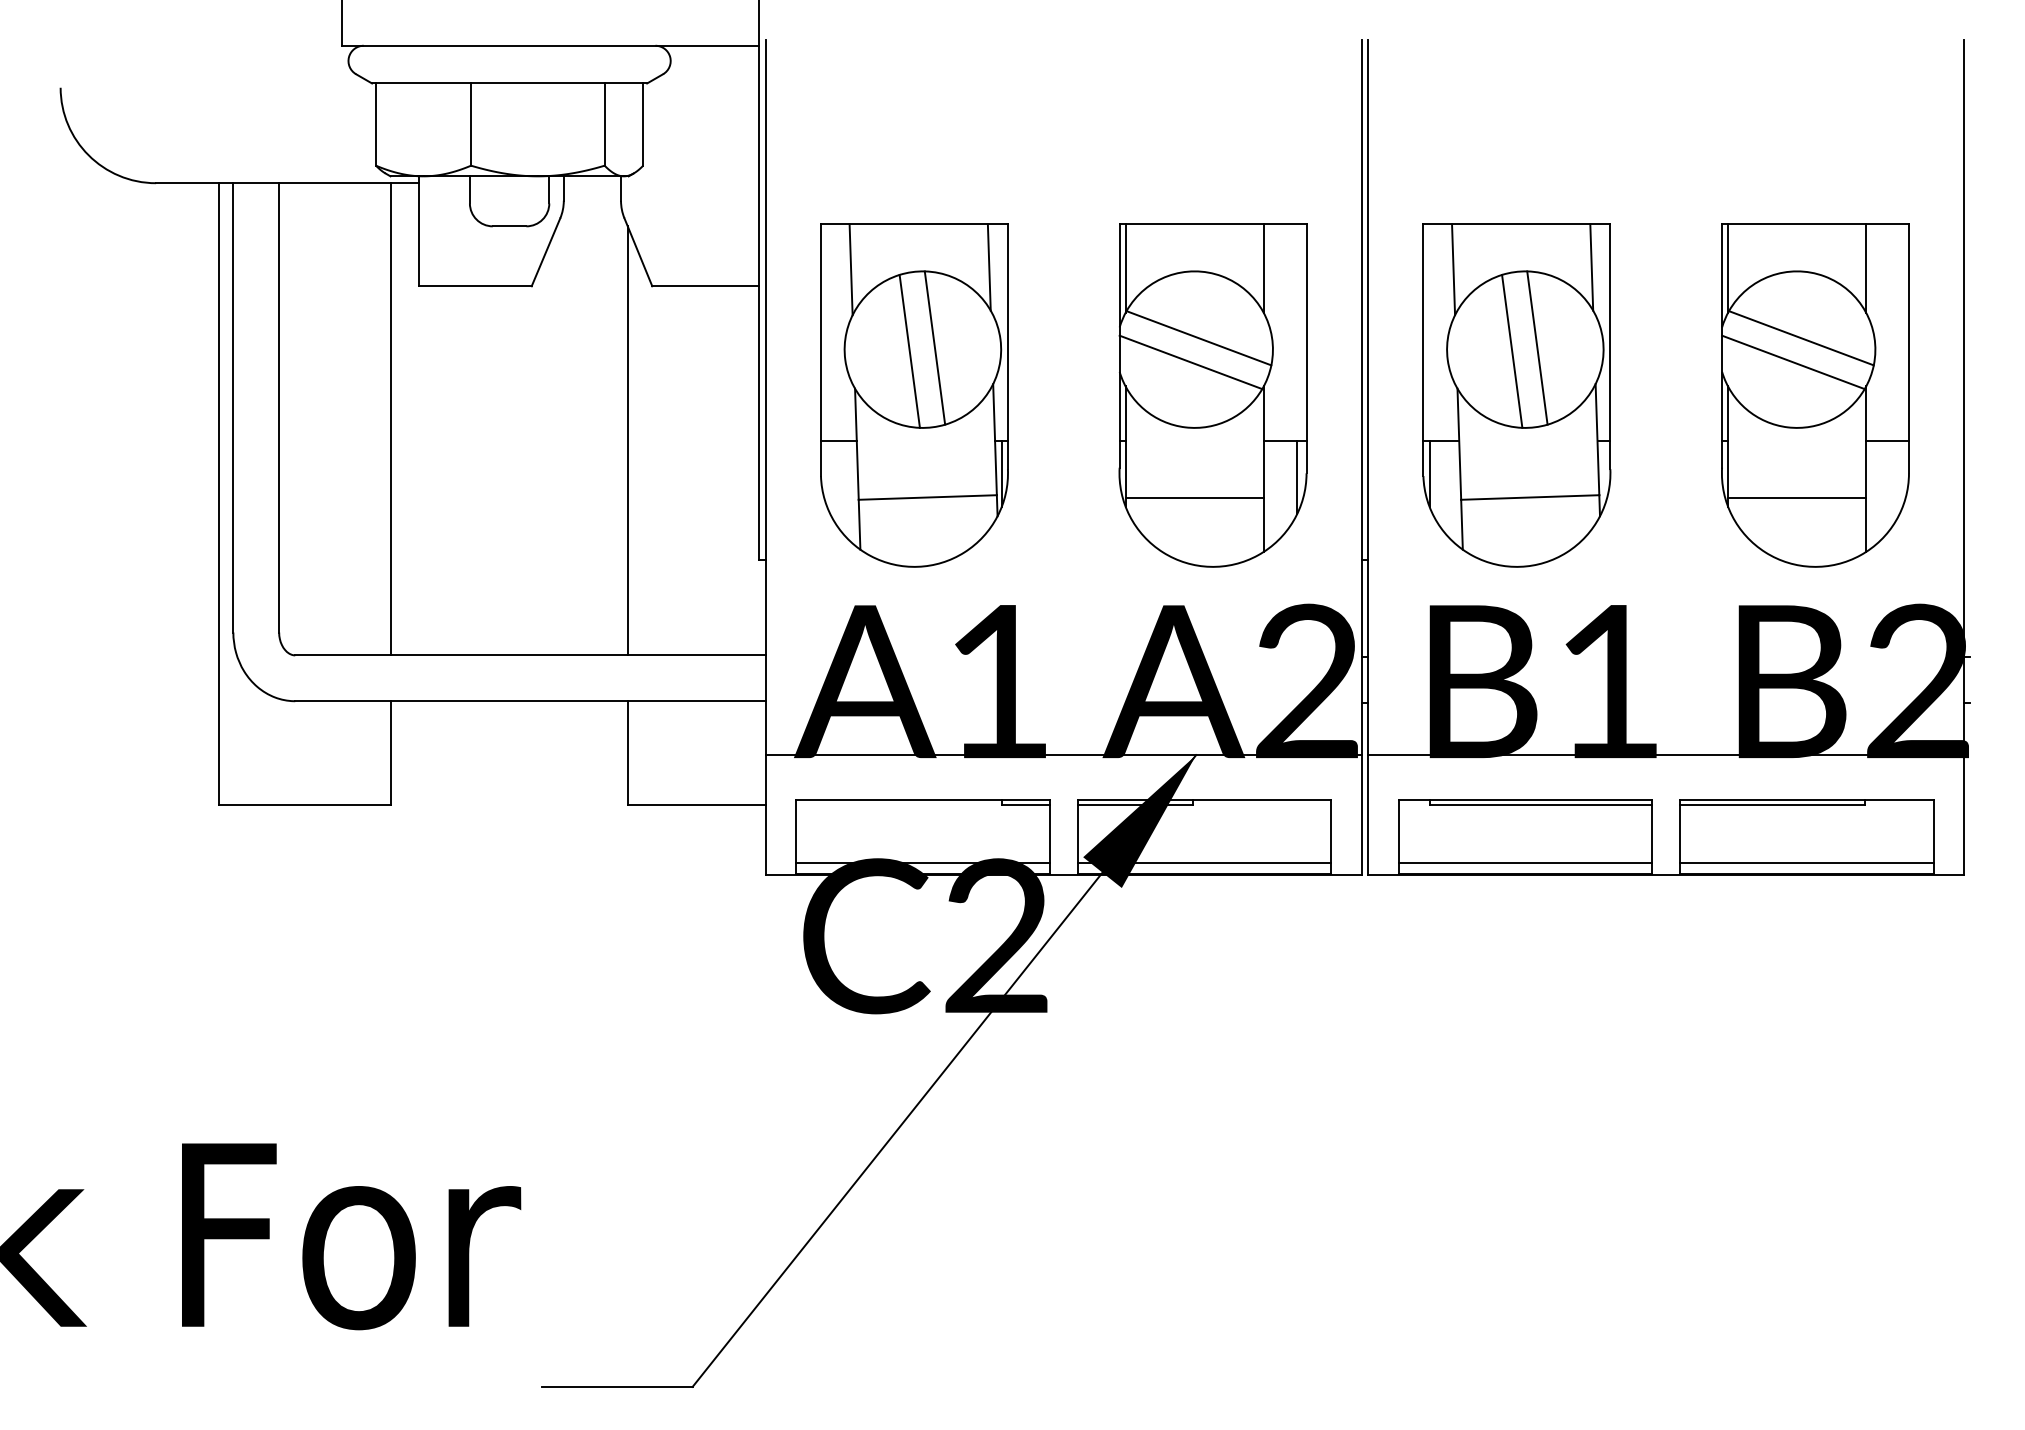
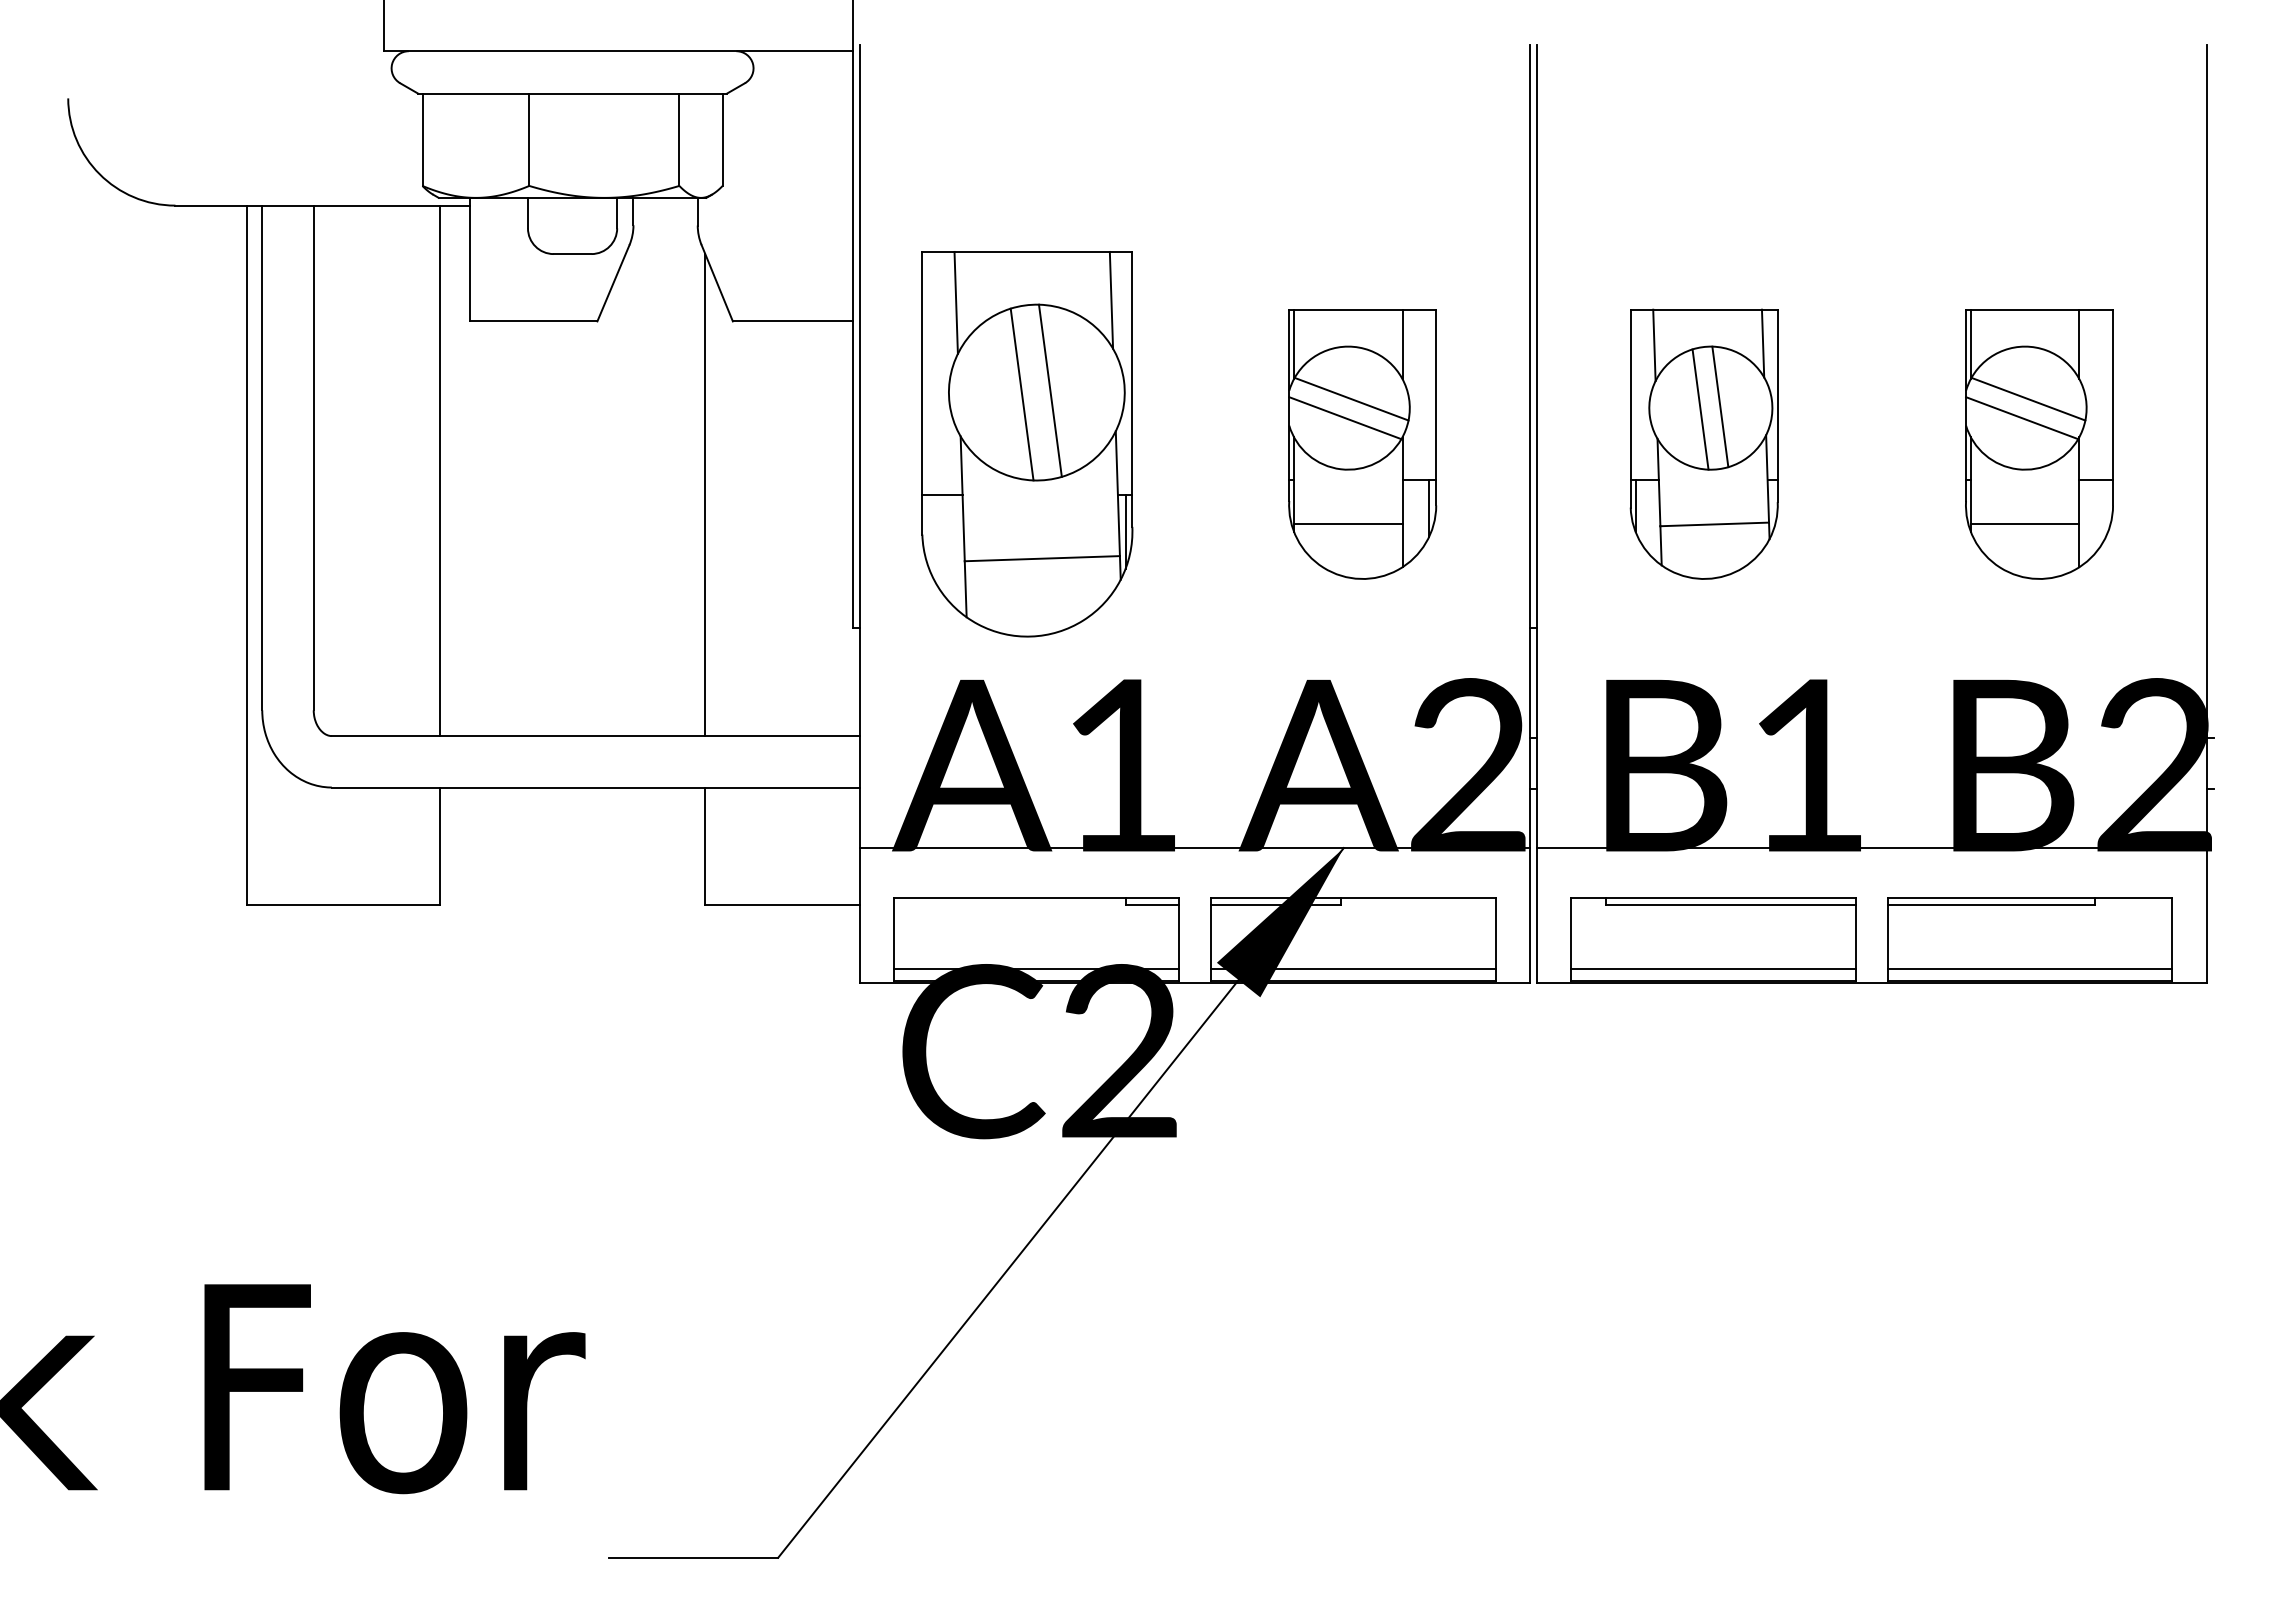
part: (1212, 395) -> (1362, 444), size x0.7
part: (1517, 395) -> (1704, 444), size x0.7
part: (1815, 395) -> (2039, 444), size x0.7

